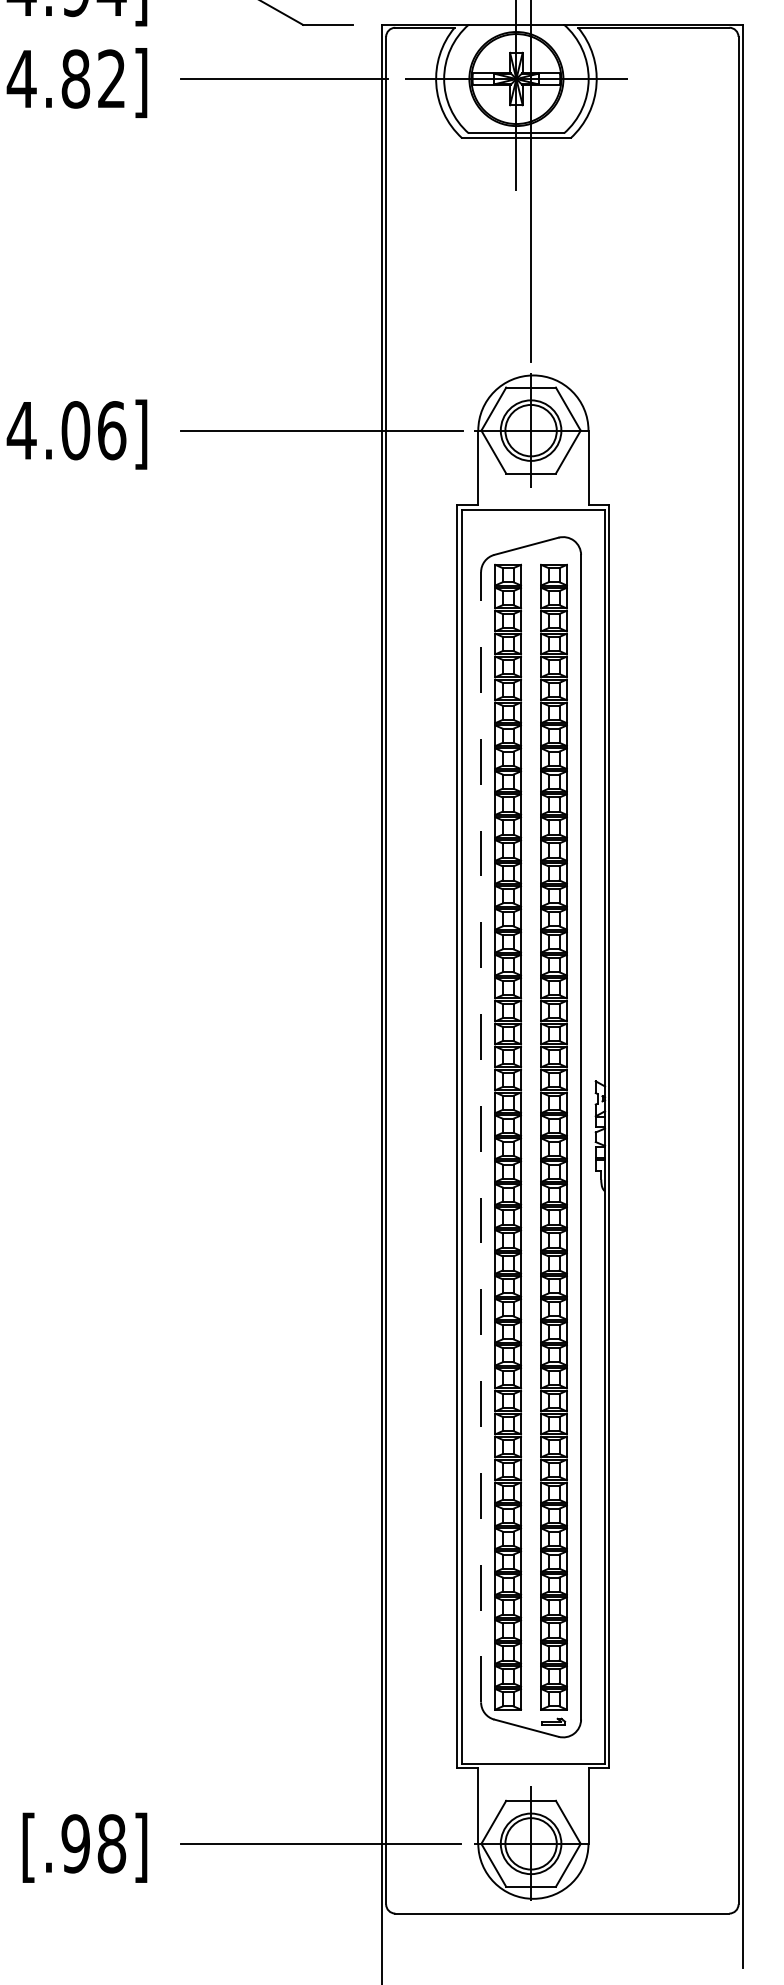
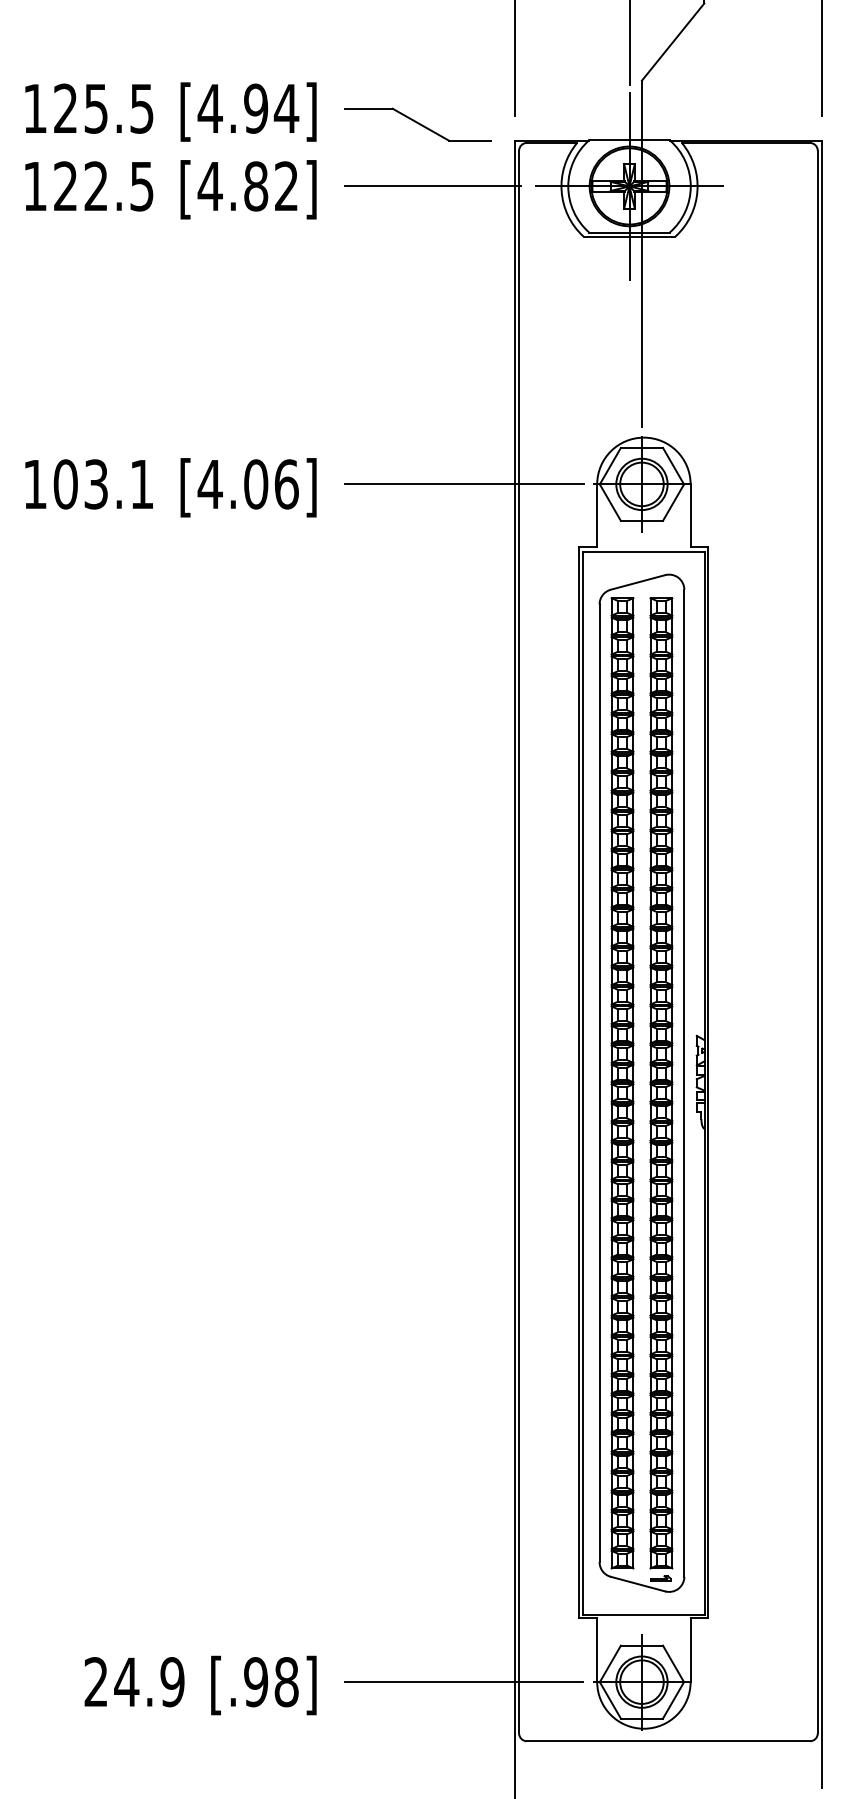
line: (480, 1137) -> (599, 1083), dashed -> solid

